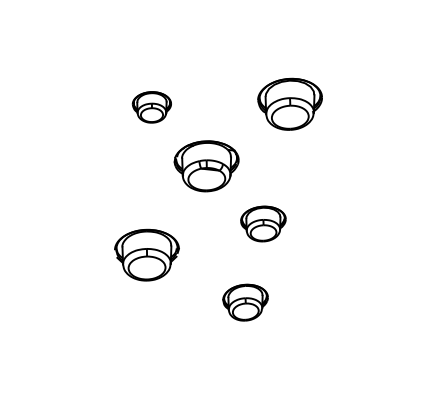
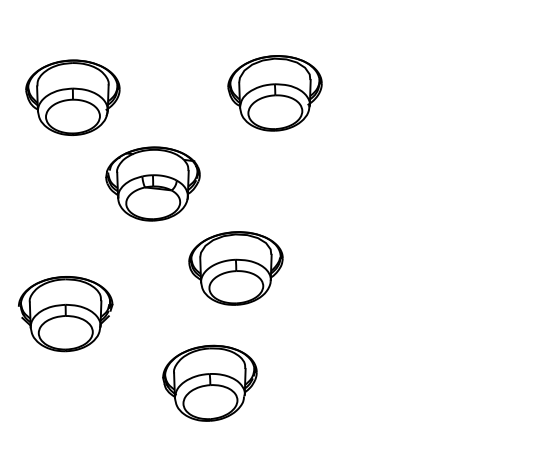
part: (151, 107) -> (72, 97), size x1.67
part: (263, 223) -> (236, 267), size x1.43
part: (245, 302) -> (209, 383), size x1.43

